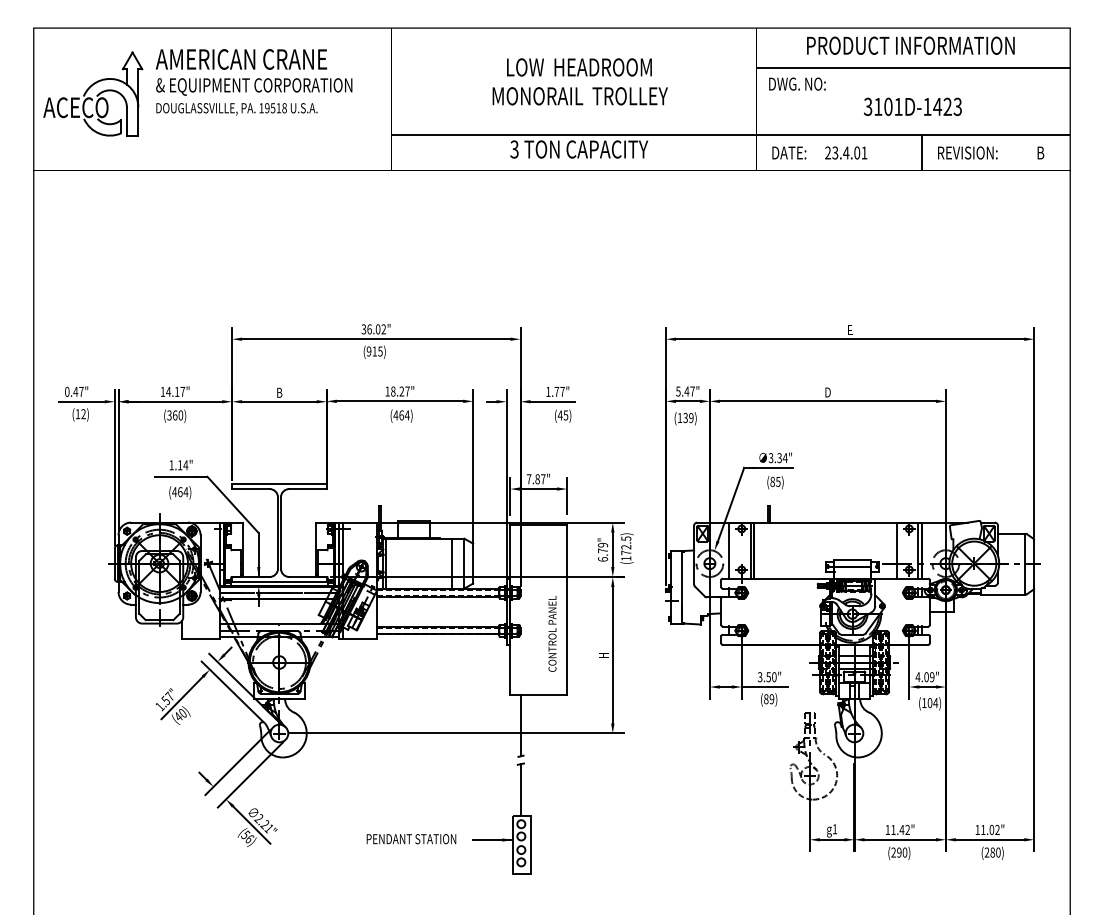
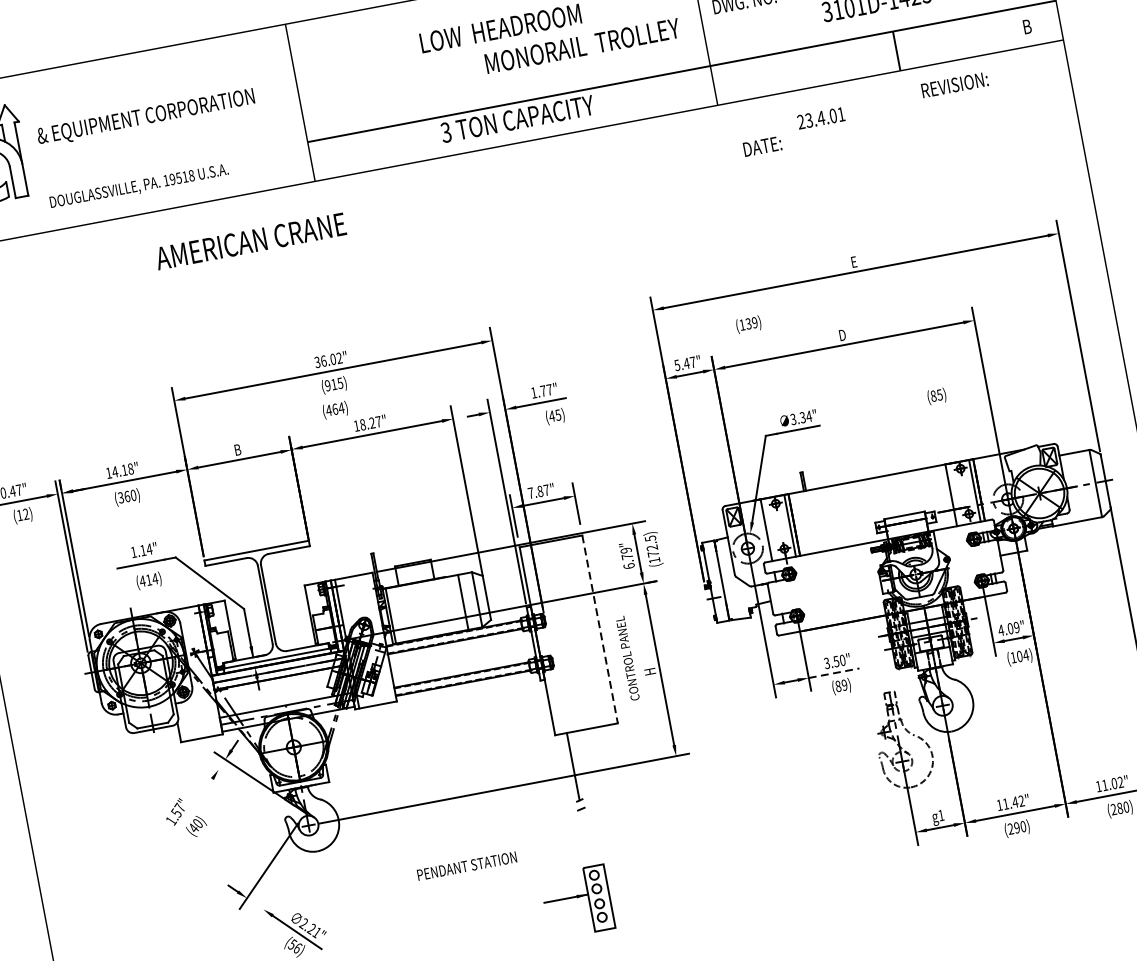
text: (241, 59) -> (250, 241), moved
text: (579, 96) -> (581, 46), moved
text: (236, 109) -> (138, 187), moved
text: (789, 152) -> (762, 145), moved
text: (846, 152) -> (821, 117), moved
text: (967, 152) -> (954, 84), moved
text: (182, 391) -> (130, 468), 14.17" -> 14.18"
text: (401, 415) -> (335, 409), moved
text: (685, 418) -> (748, 324), moved
text: (775, 482) -> (936, 396), moved
text: (180, 492) -> (149, 580), (464) -> (414)
line: (567, 610) -> (600, 629), solid -> dashed
text: (552, 633) -> (627, 658), moved
line: (764, 687) -> (833, 673), solid -> dashed
line: (231, 691) -> (246, 789), removed
line: (181, 697) -> (193, 806), removed
line: (250, 774) -> (285, 876), removed
line: (520, 789) -> (586, 837), removed
text: (411, 839) -> (467, 866), moved

